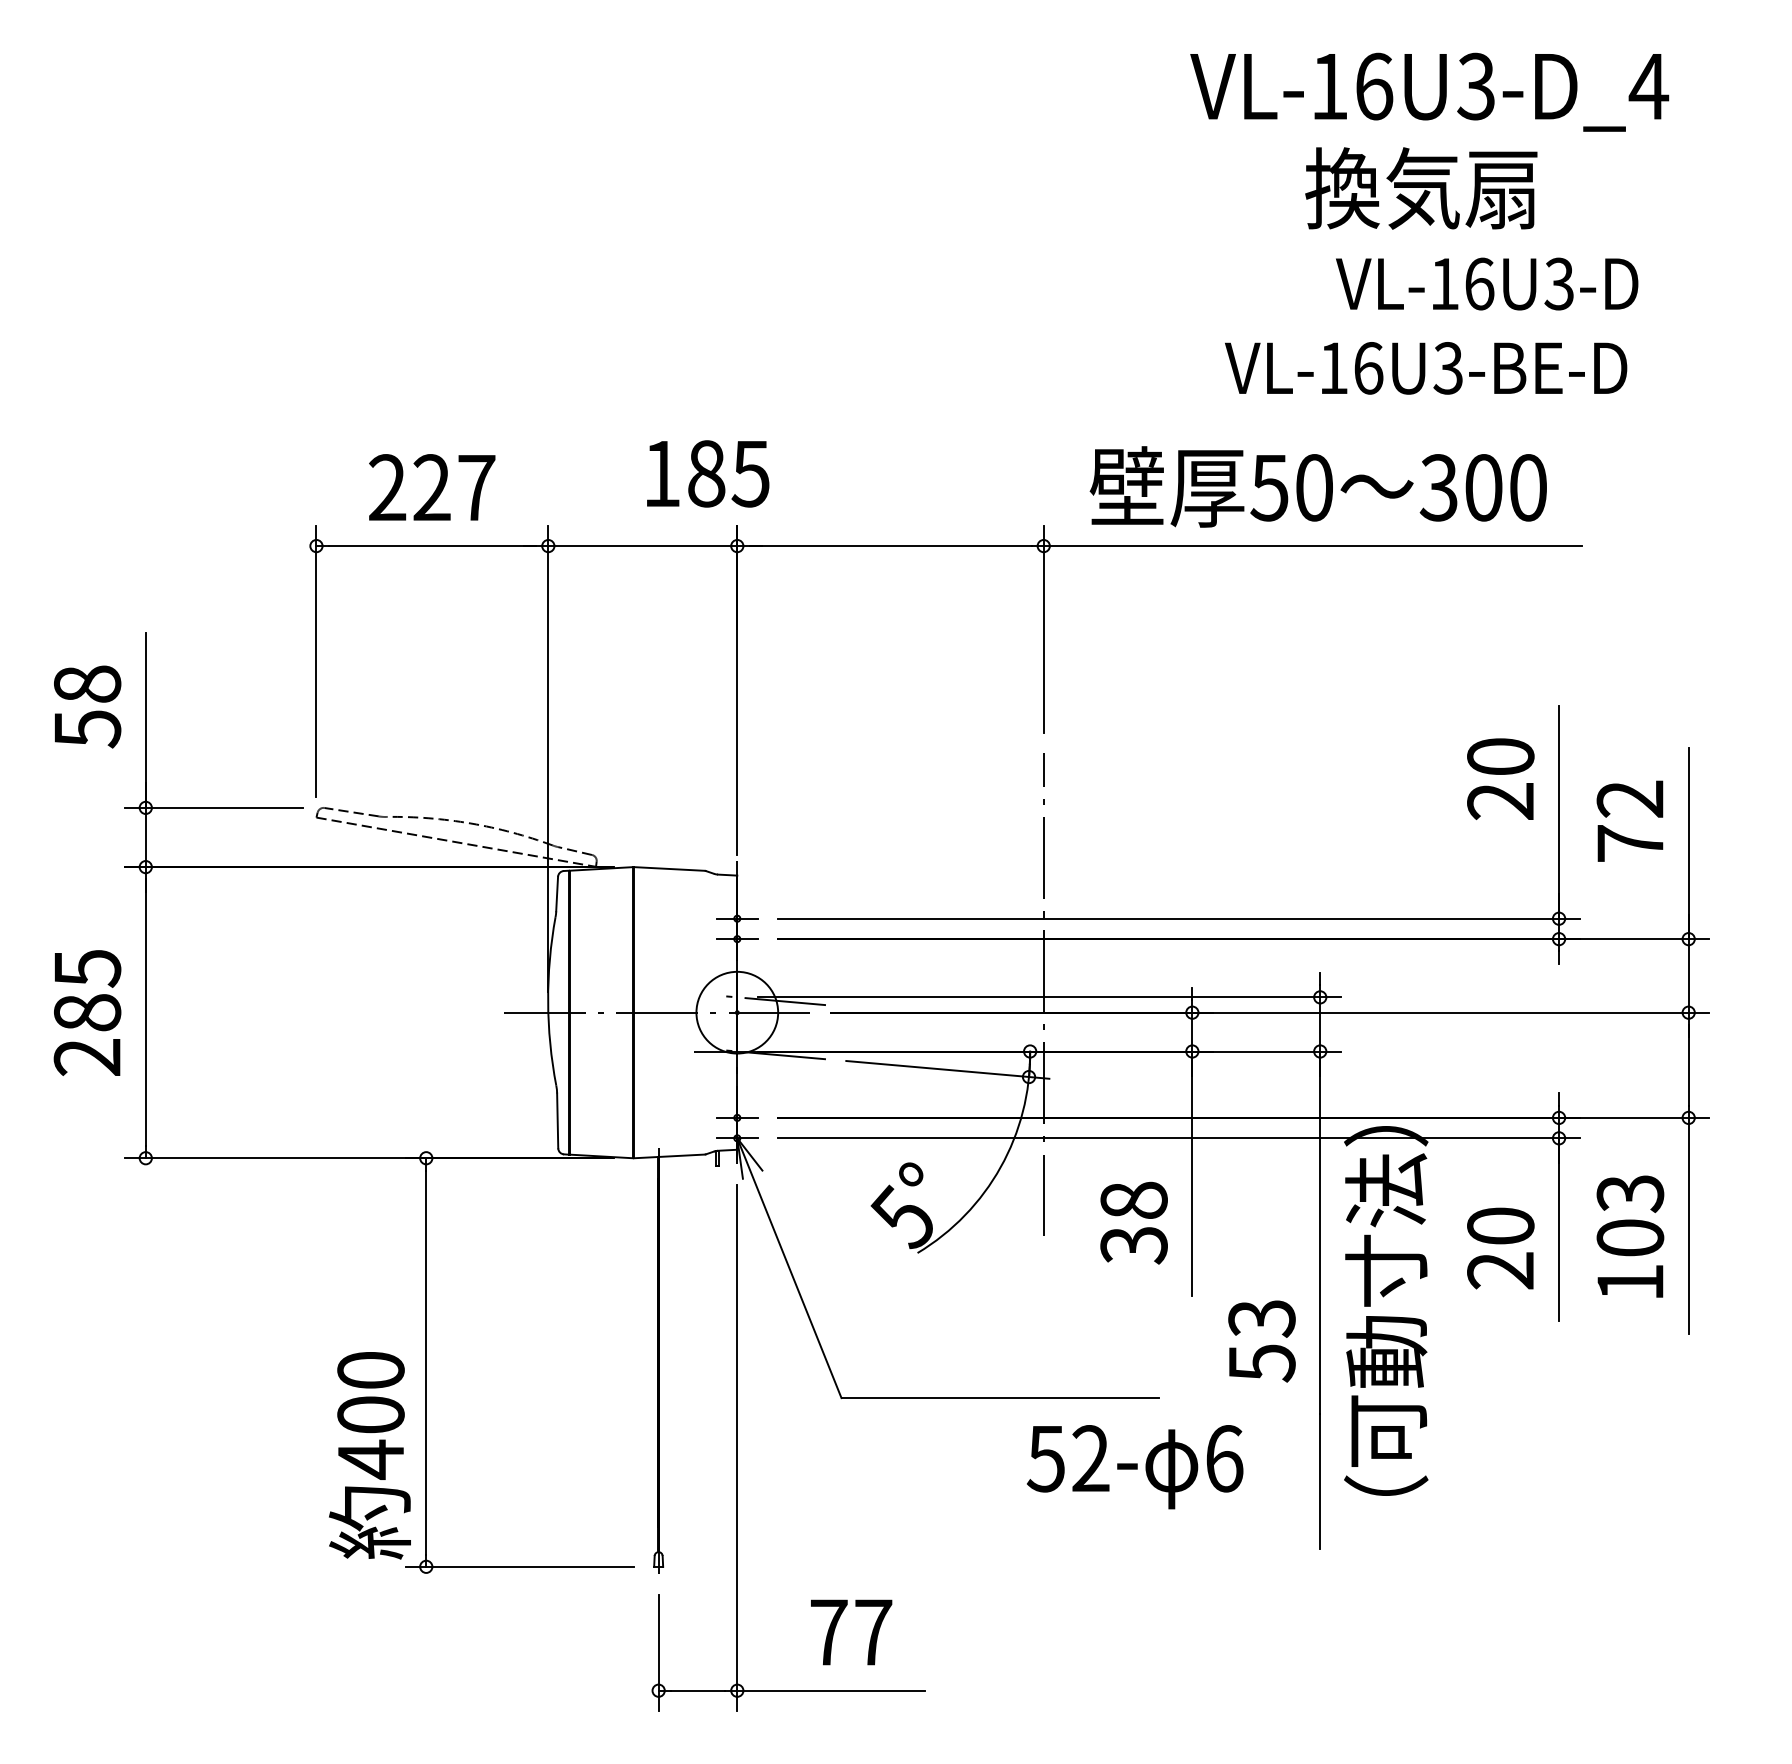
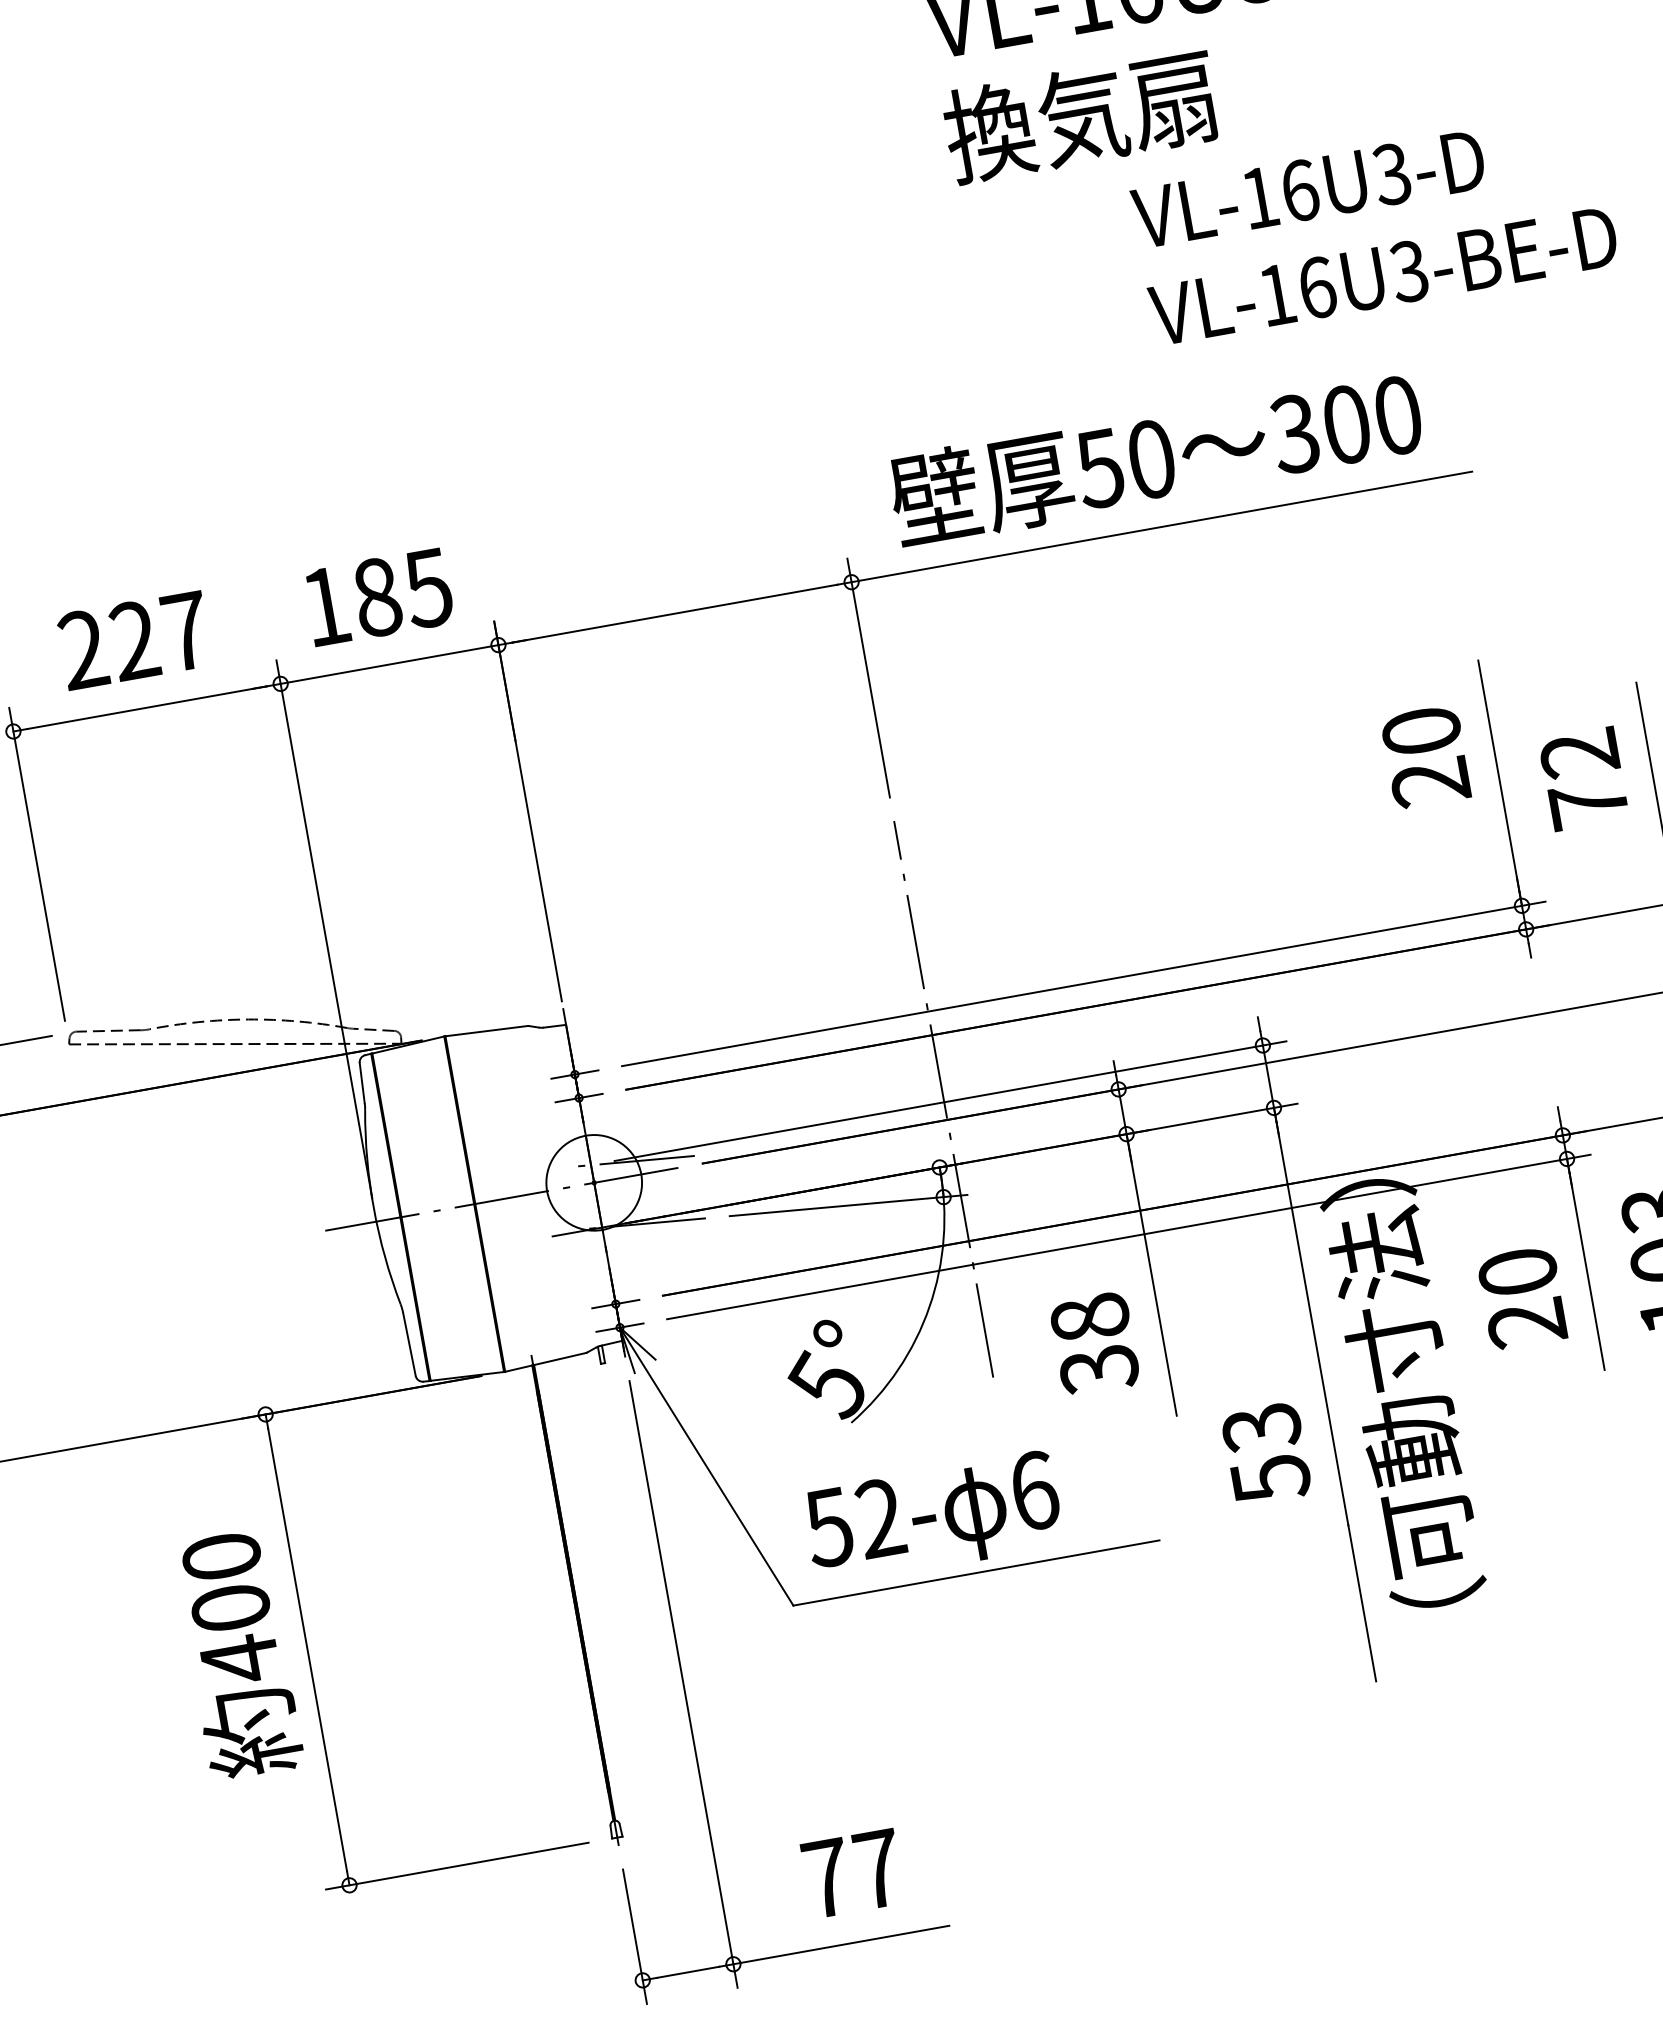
text: (1421, 188) -> (1080, 116), moved
text: (1426, 368) -> (1384, 276), moved
text: (708, 473) -> (379, 596), moved
text: (369, 1455) -> (237, 1655), moved
text: (1135, 1467) -> (933, 1519), moved

